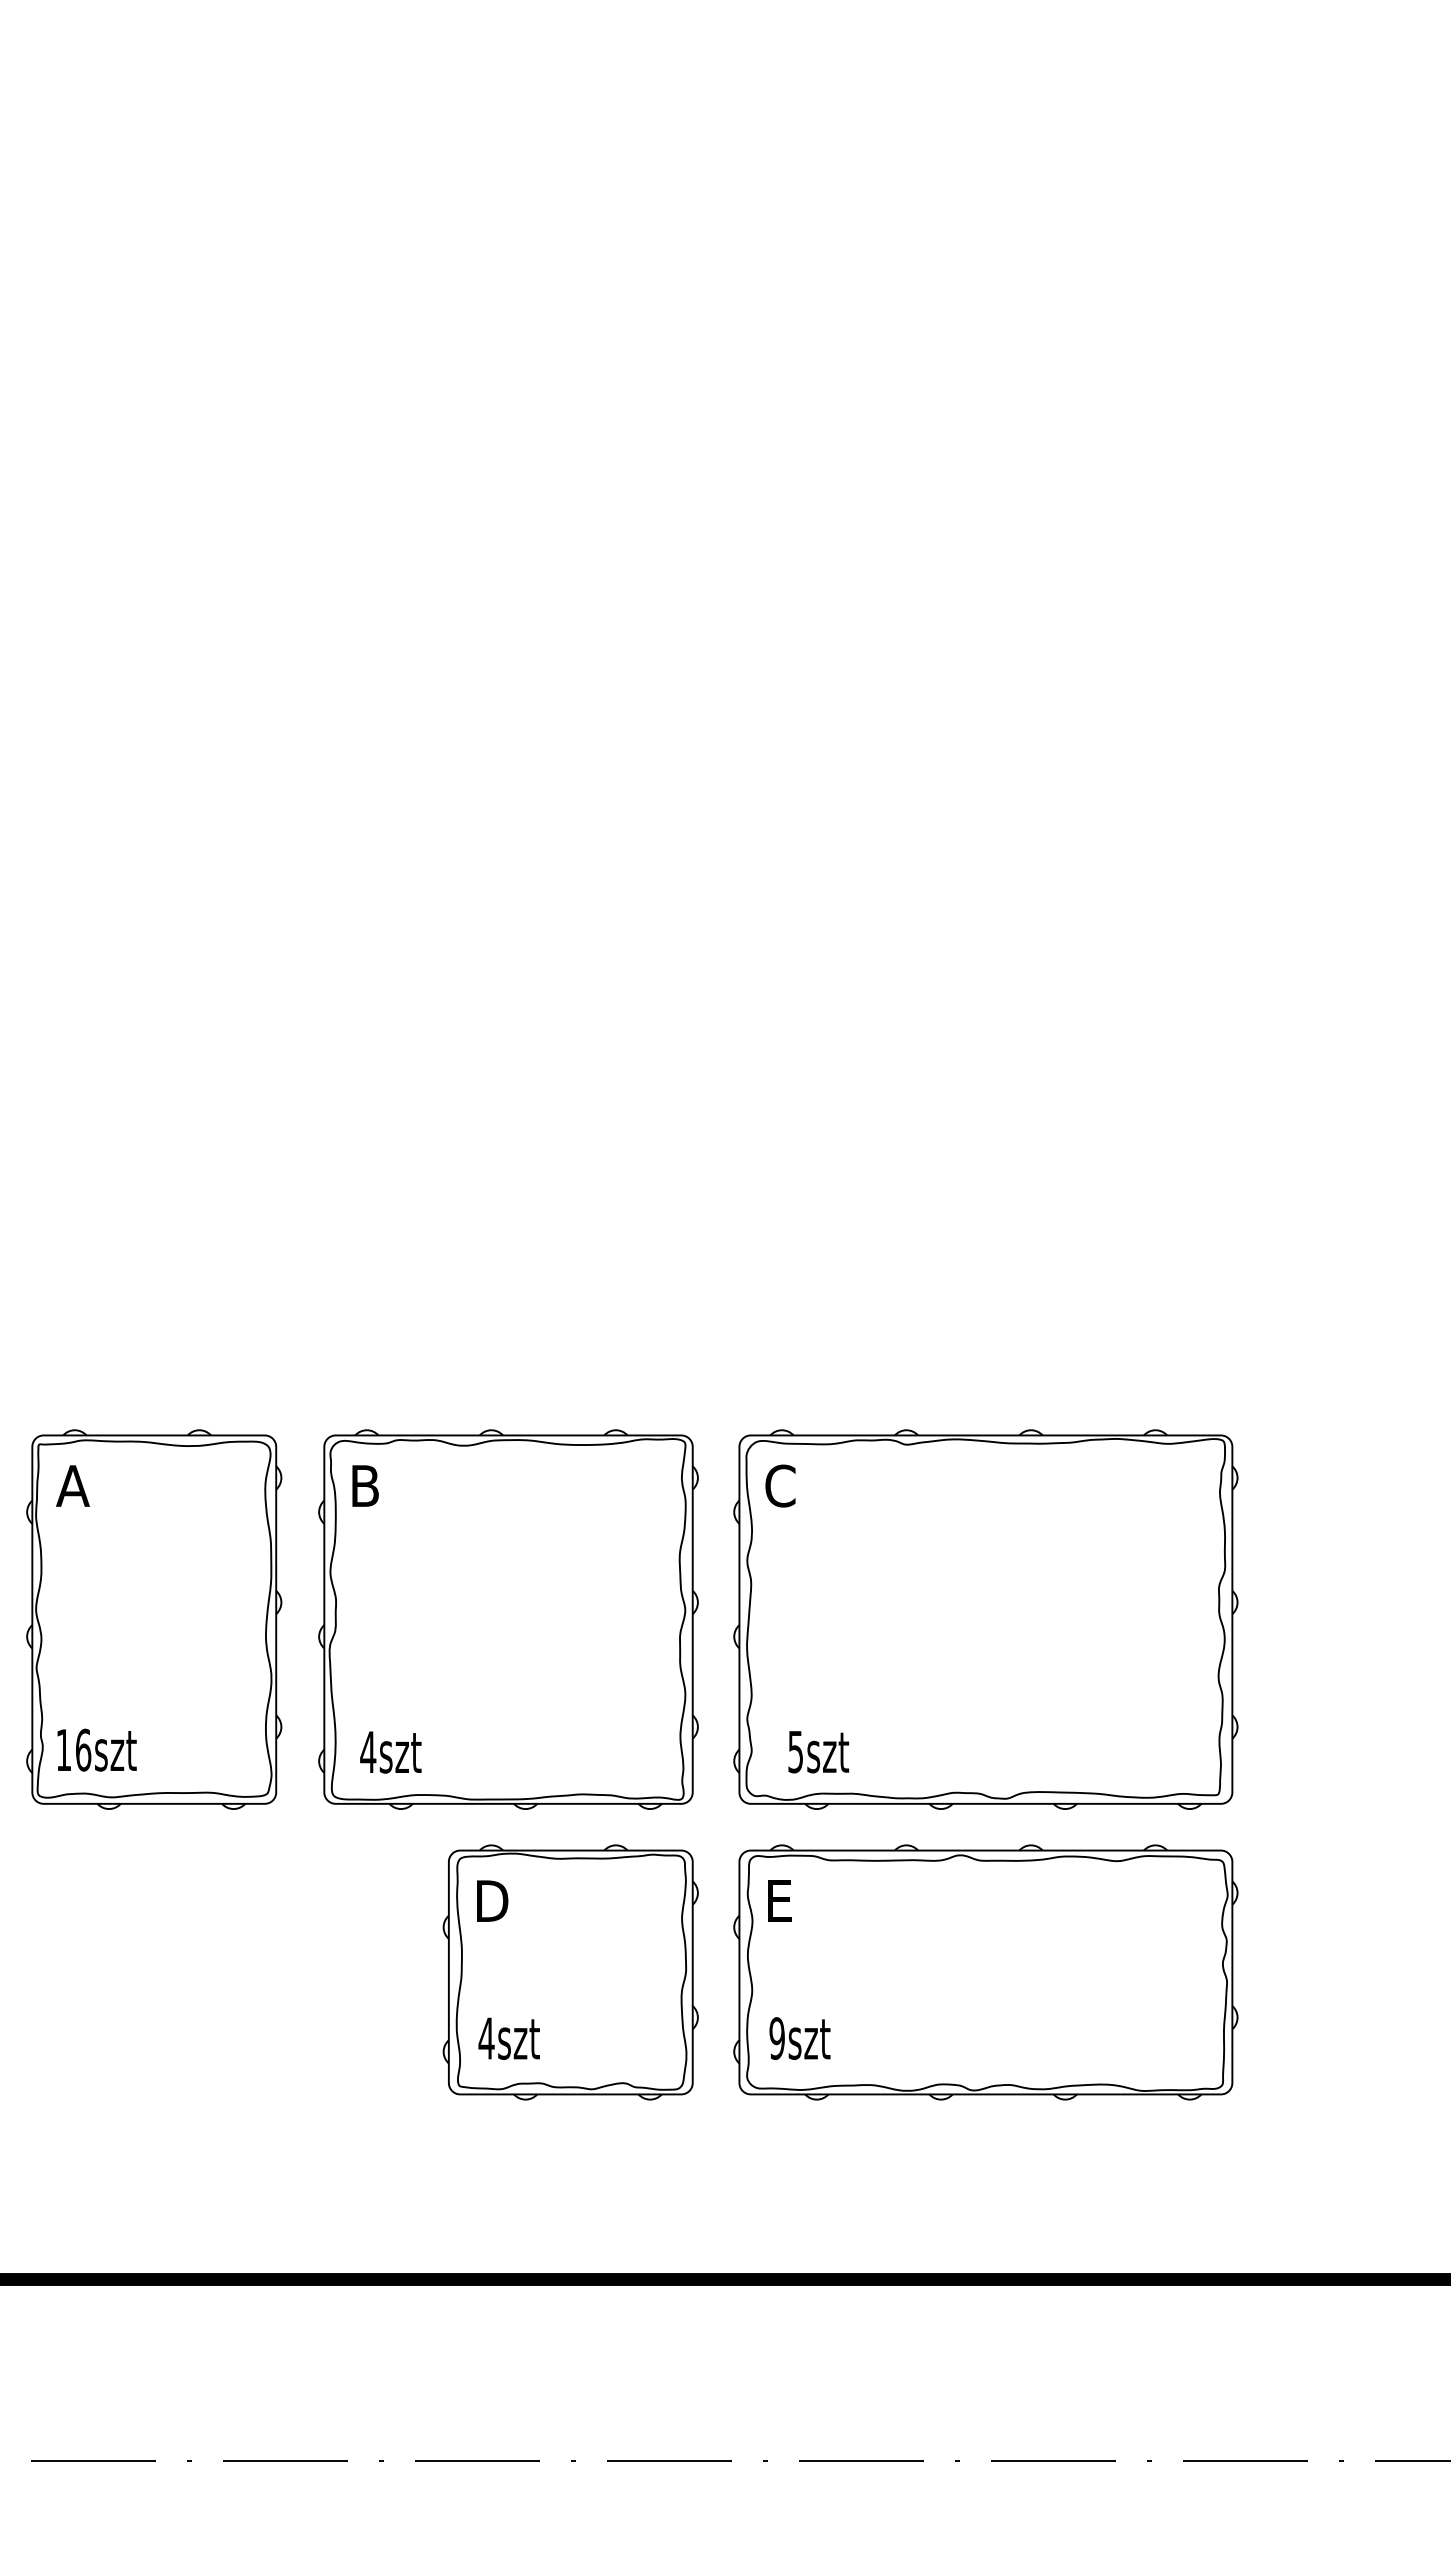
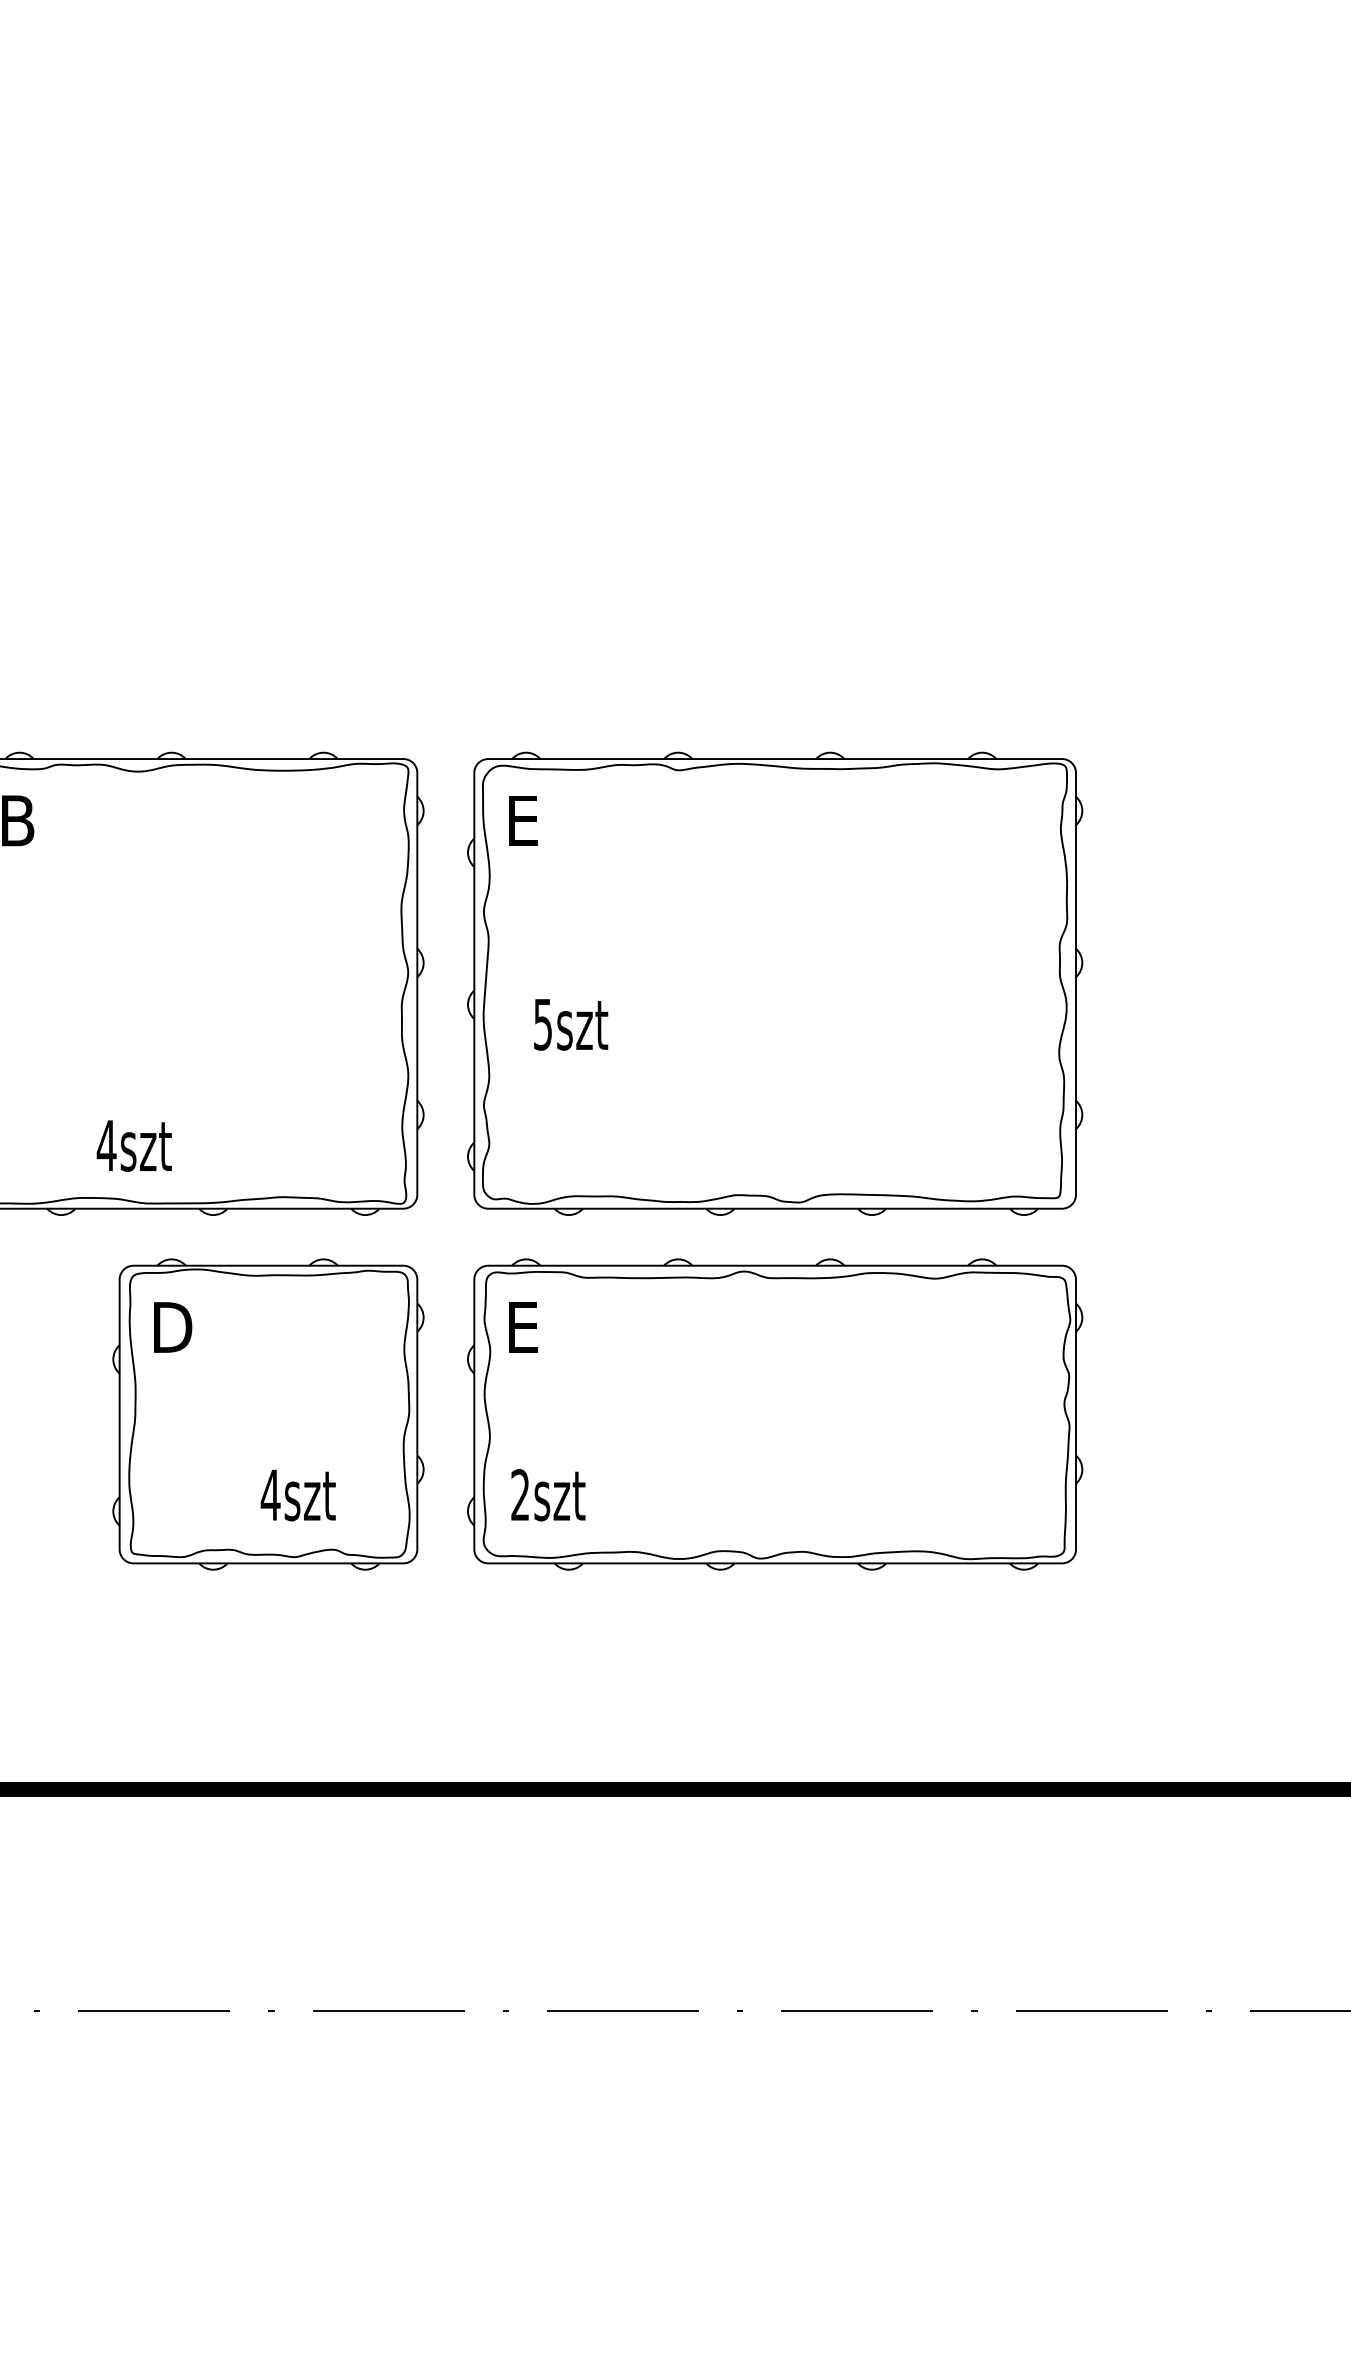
text: (780, 1485) -> (524, 820), C -> E
text: (390, 1752) -> (133, 1146), moved
text: (818, 1752) -> (570, 1025), moved
text: (508, 2038) -> (297, 1495), moved
text: (776, 2038) -> (519, 1495), 9szt -> 2szt

